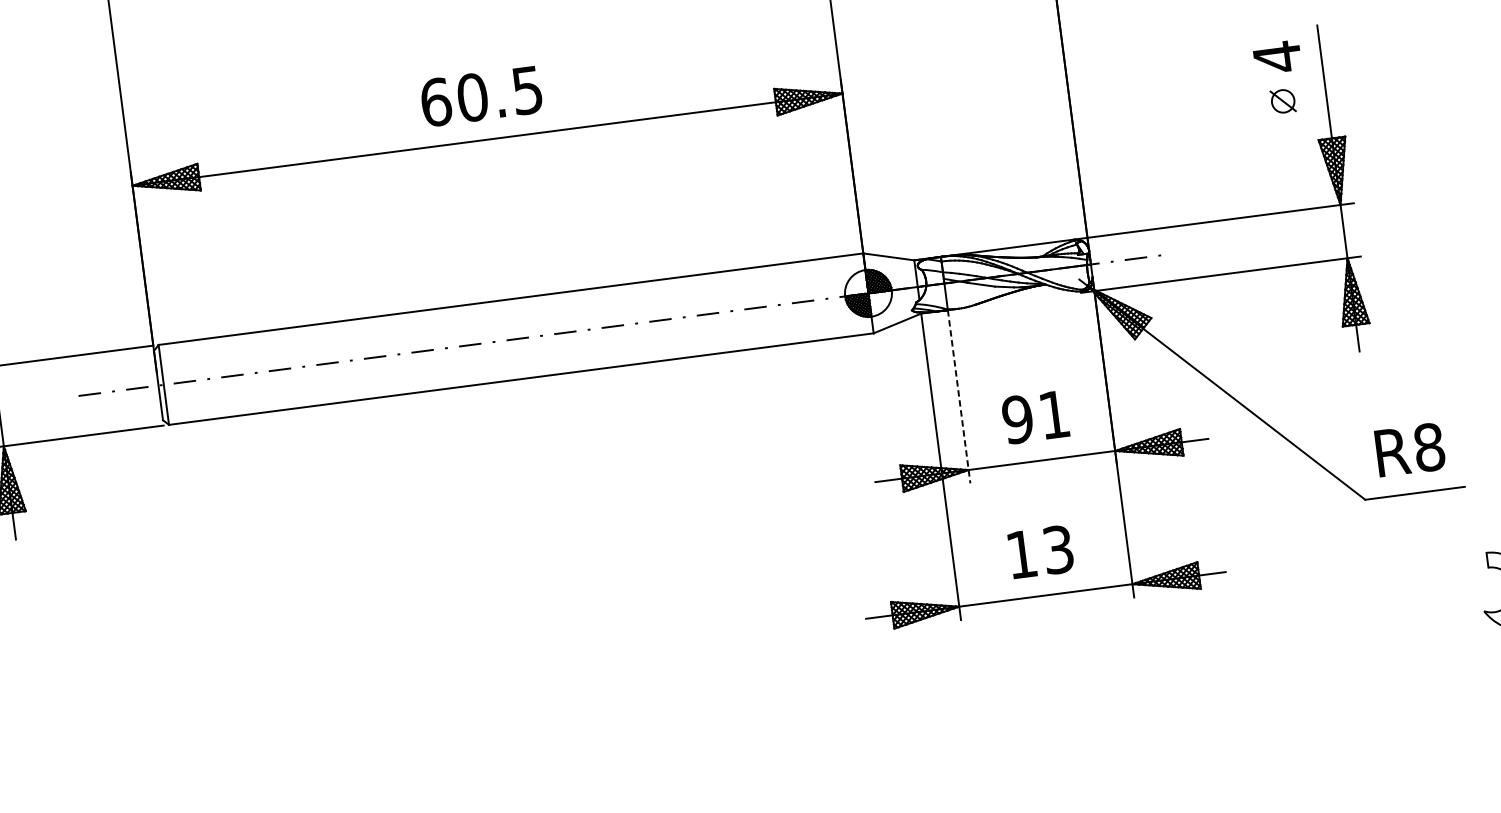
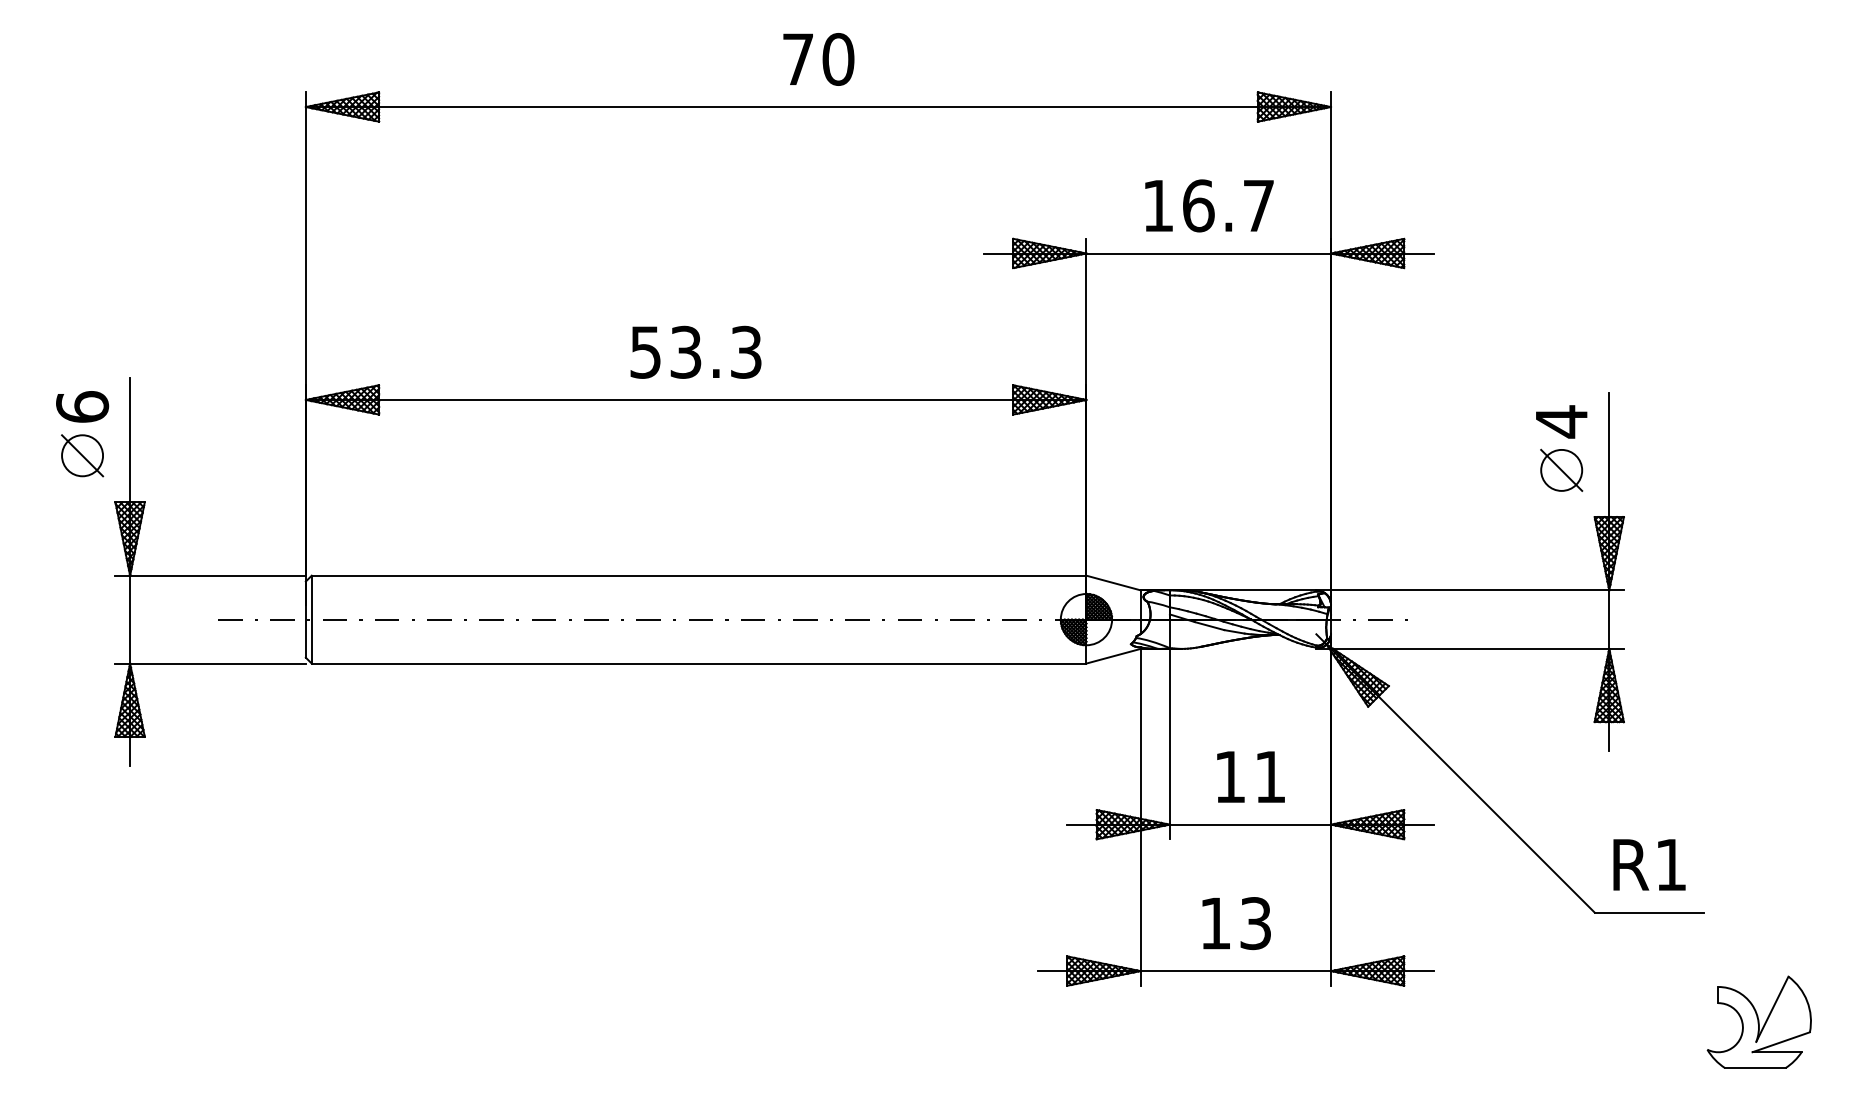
text: (481, 95) -> (695, 351), 60.5 -> 53.3
part: (1282, 100) -> (1561, 469), size x1.67
line: (958, 397) -> (1169, 744), dashed -> solid
text: (1017, 419) -> (1229, 776), 91 -> 11
text: (1429, 447) -> (1671, 864), R8 -> R1

